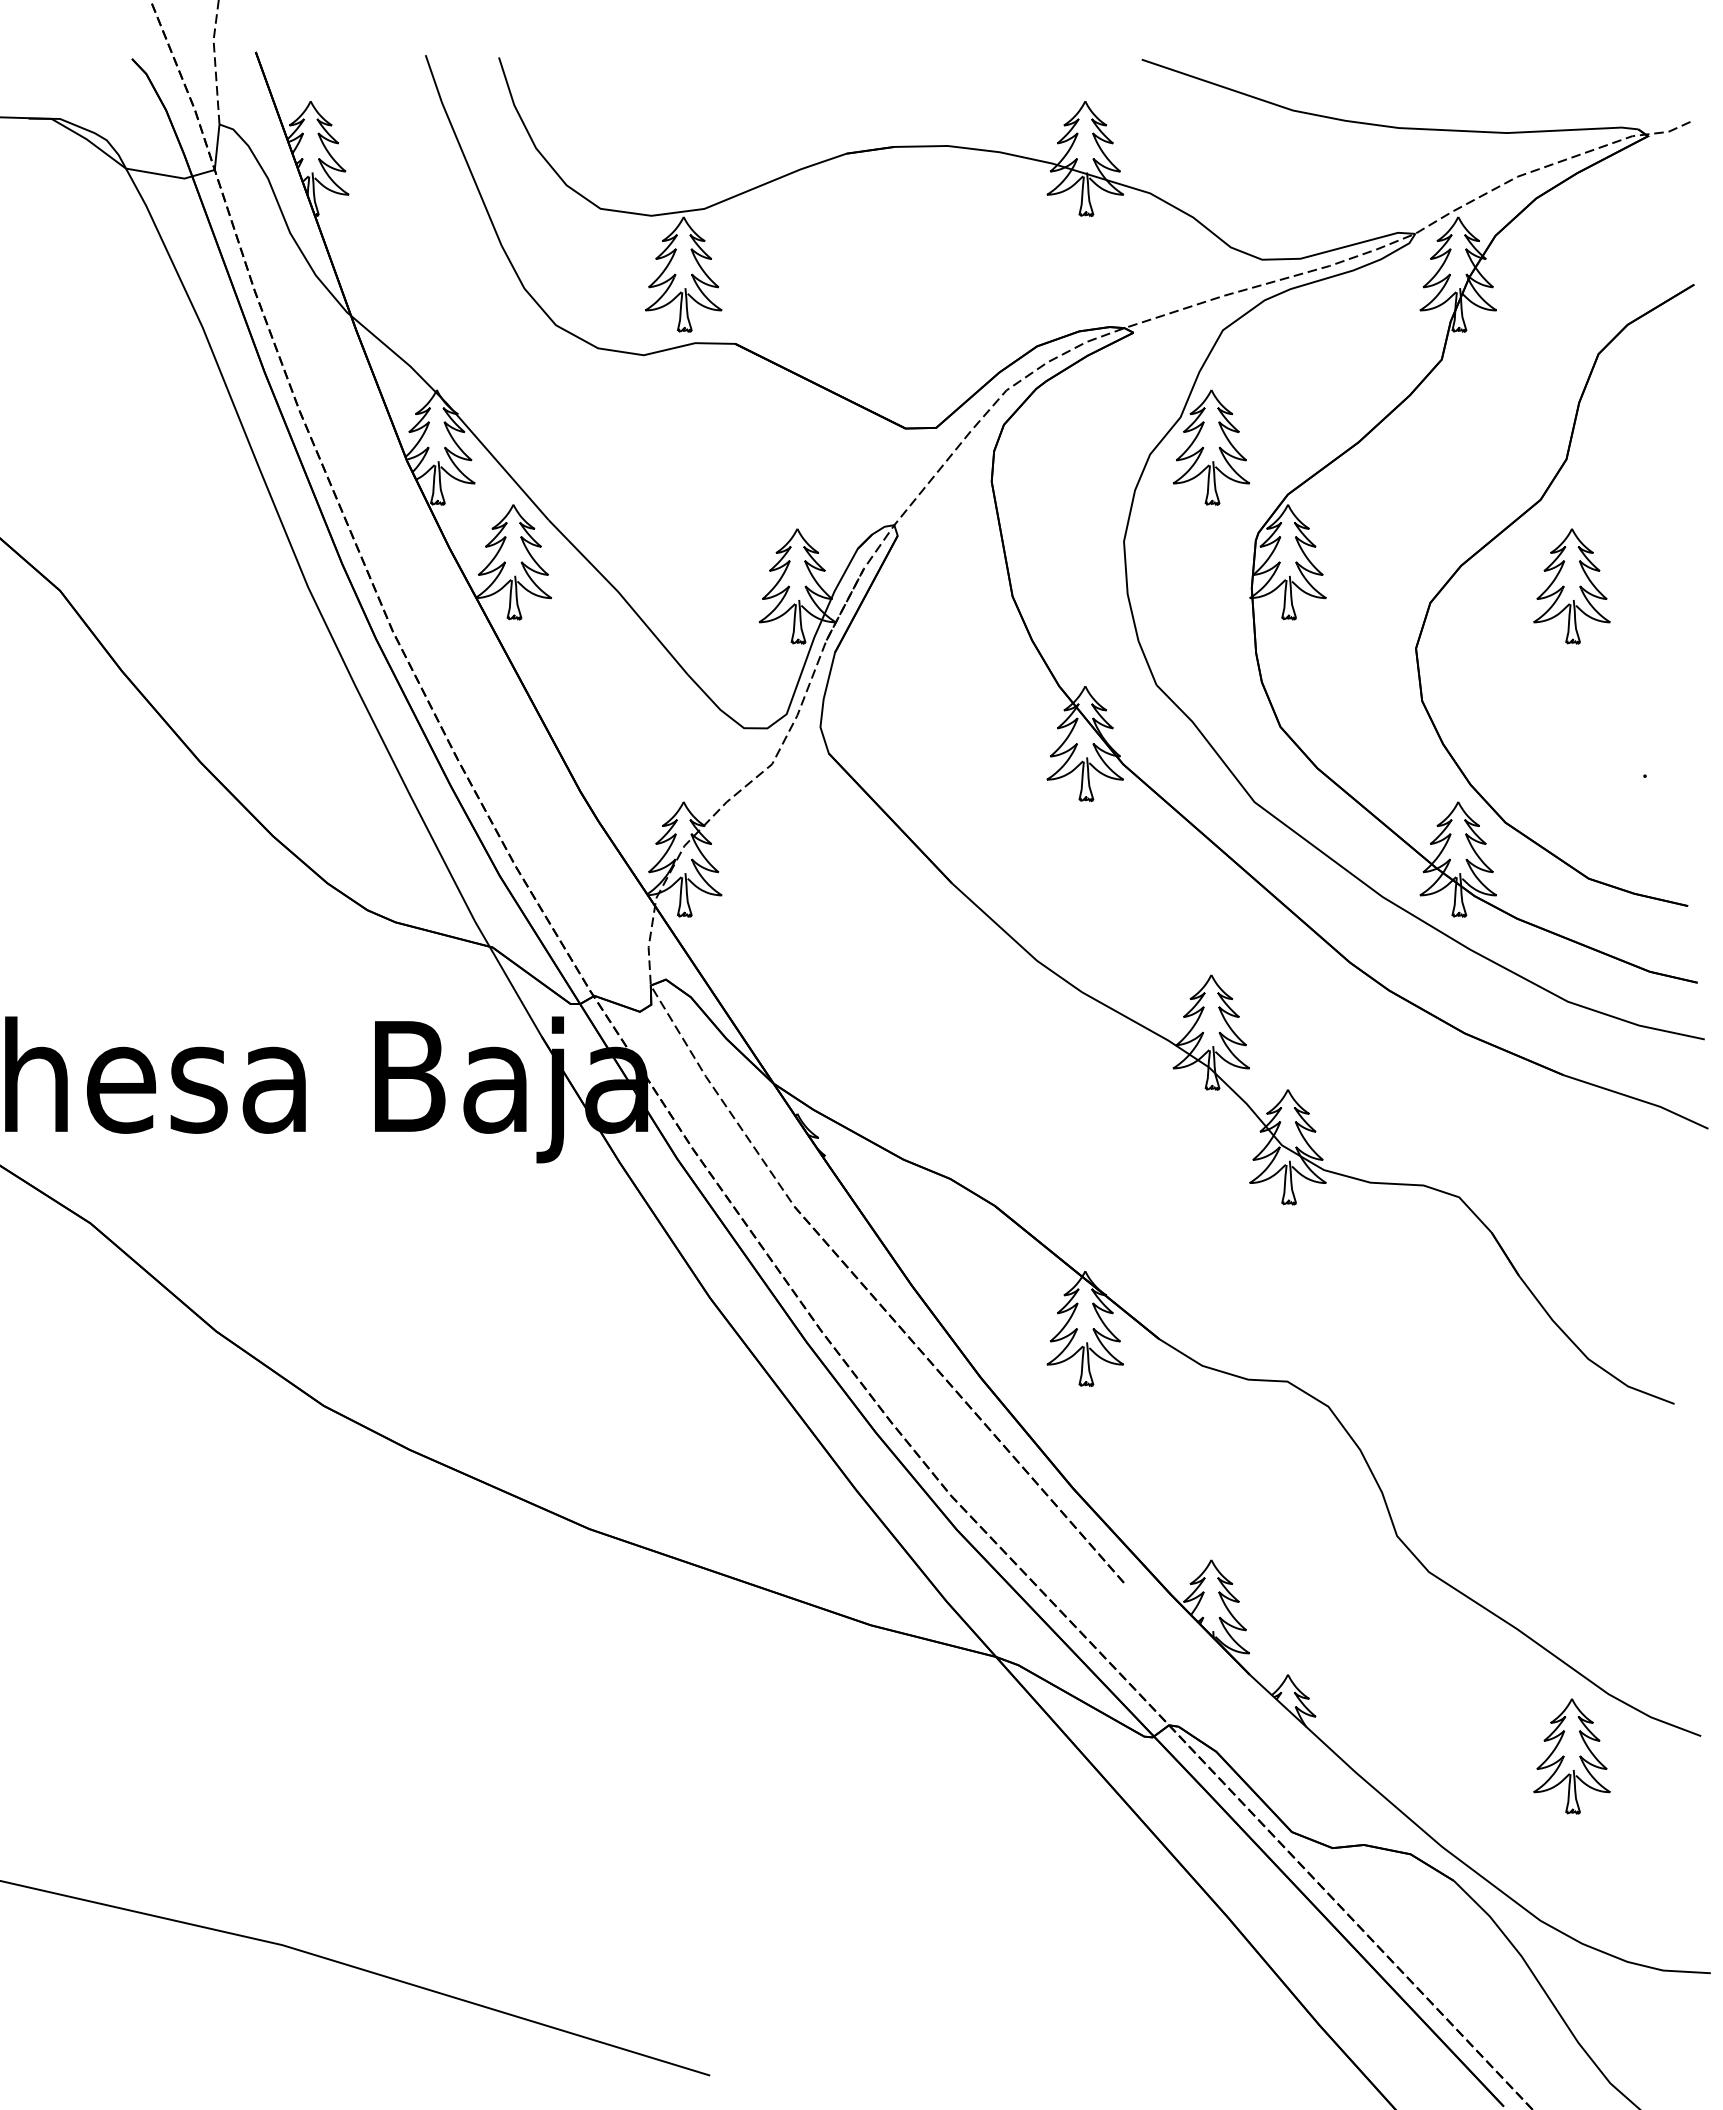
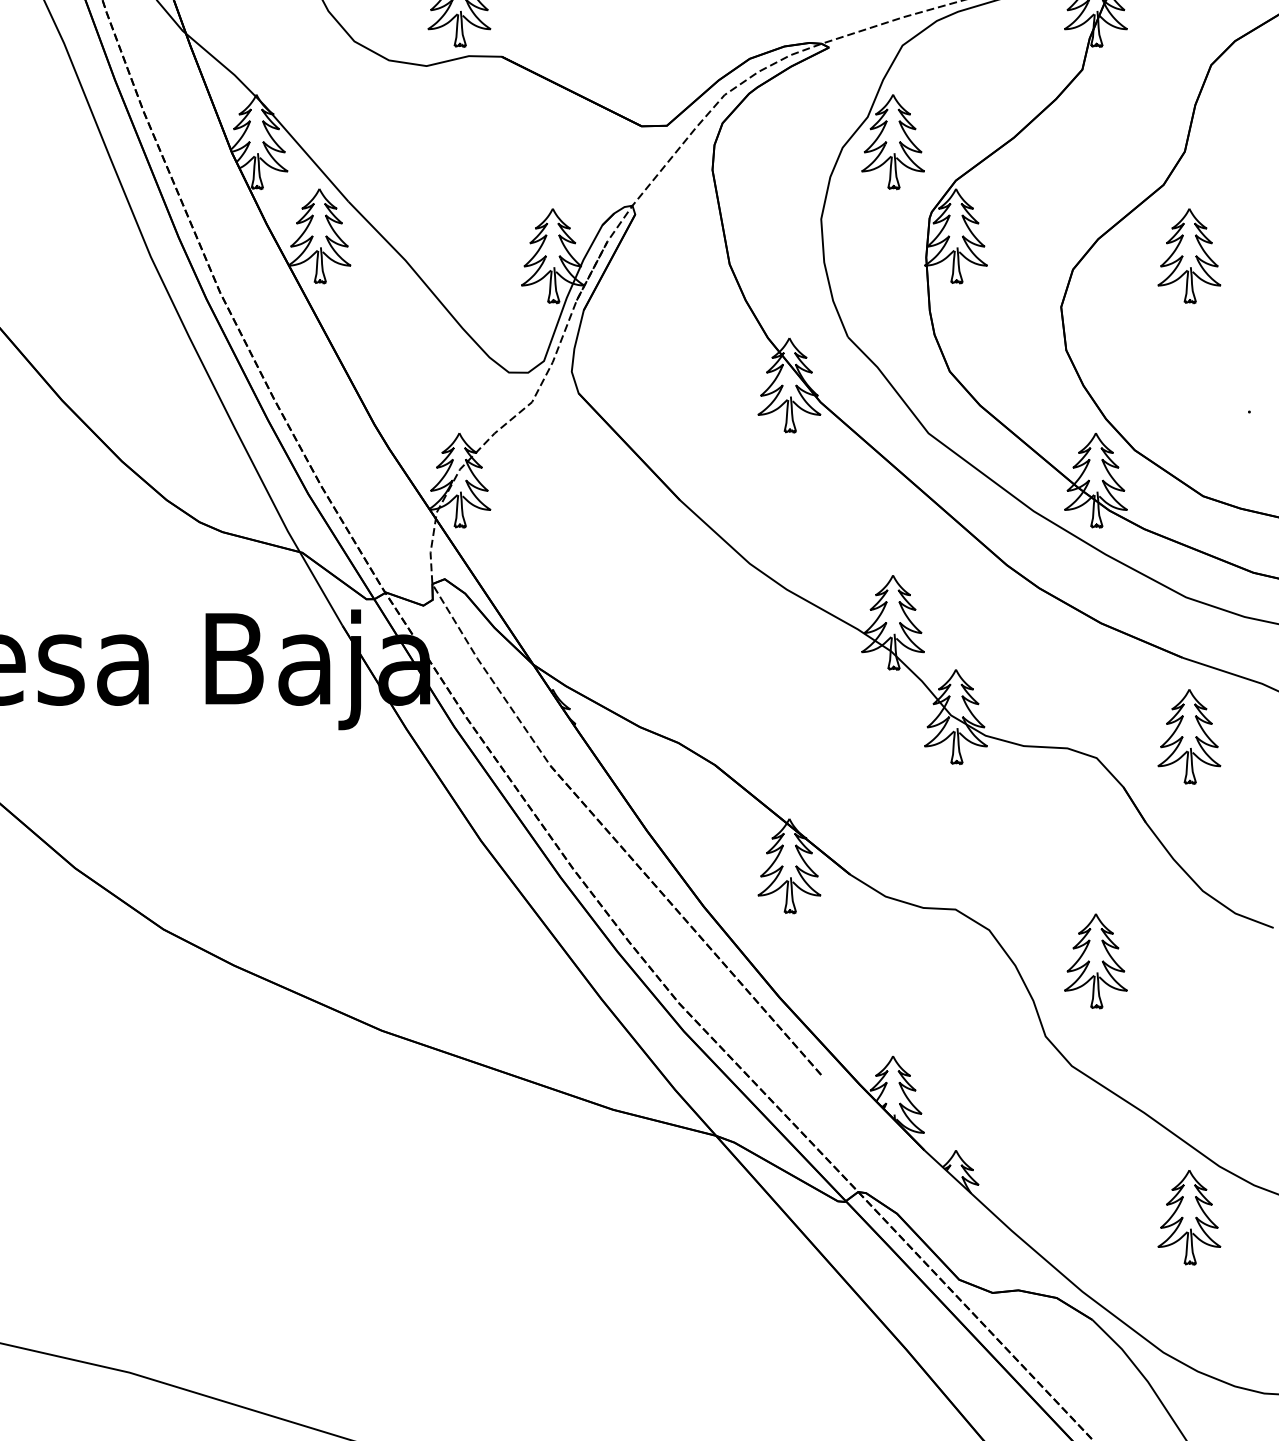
part: (1571, 1171) -> (1188, 736), added
part: (1457, 1444) -> (1095, 961), added

